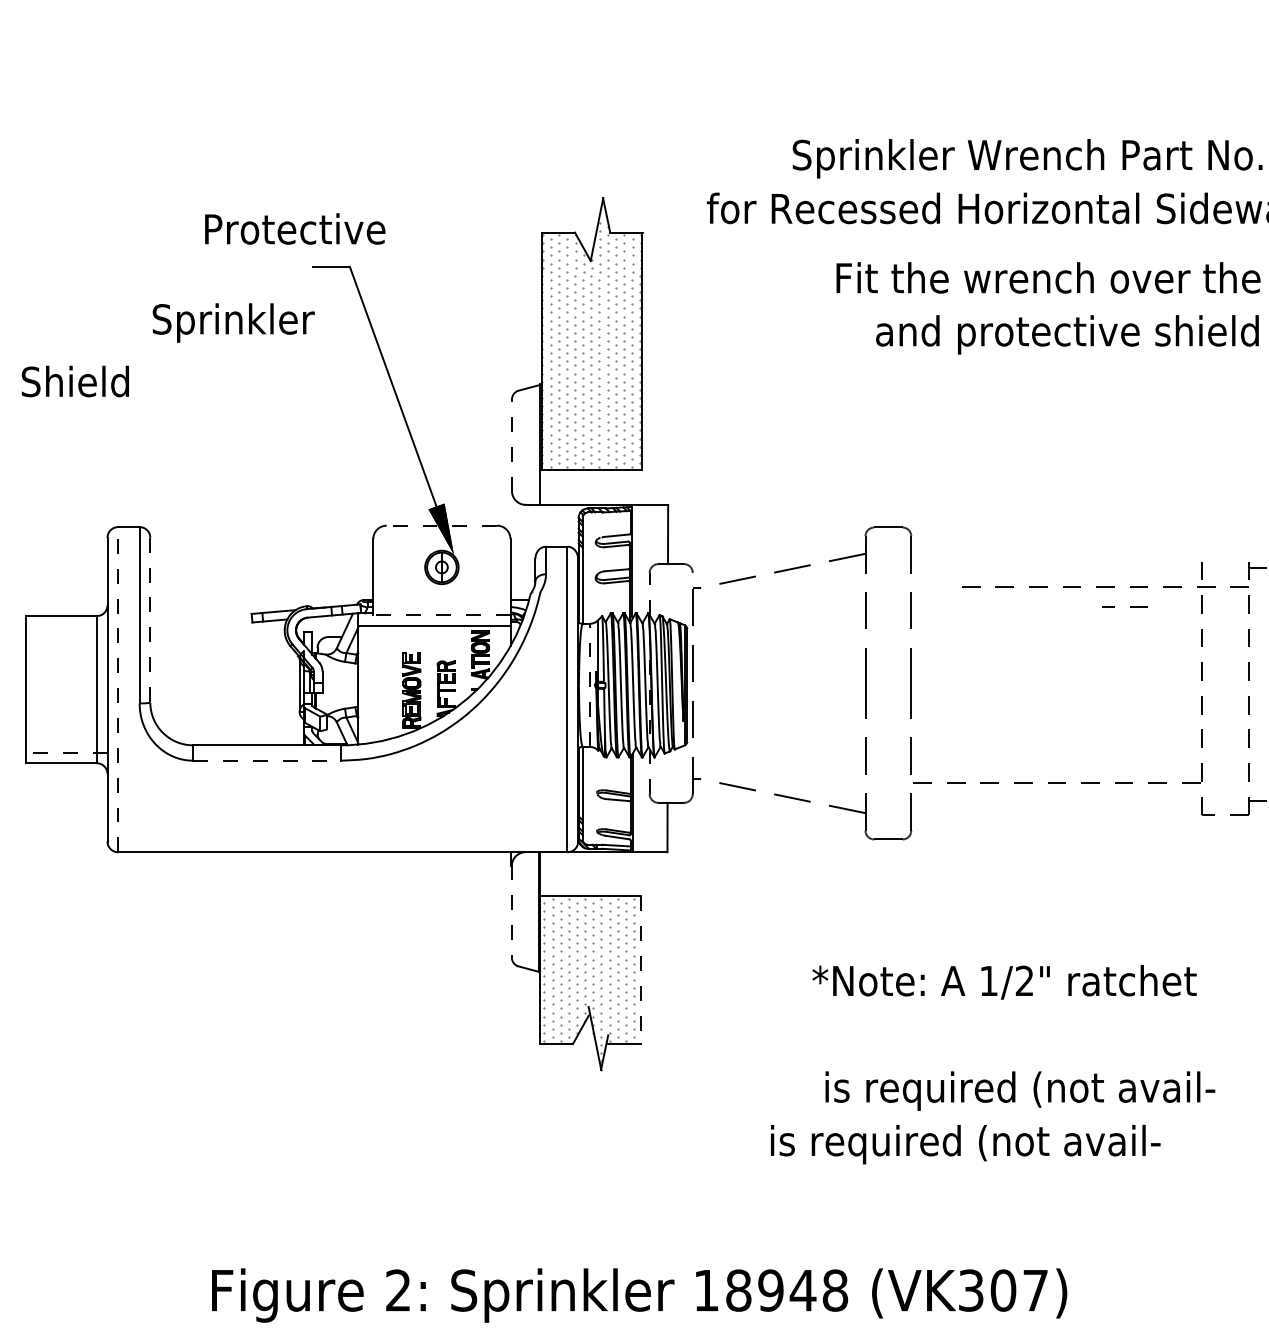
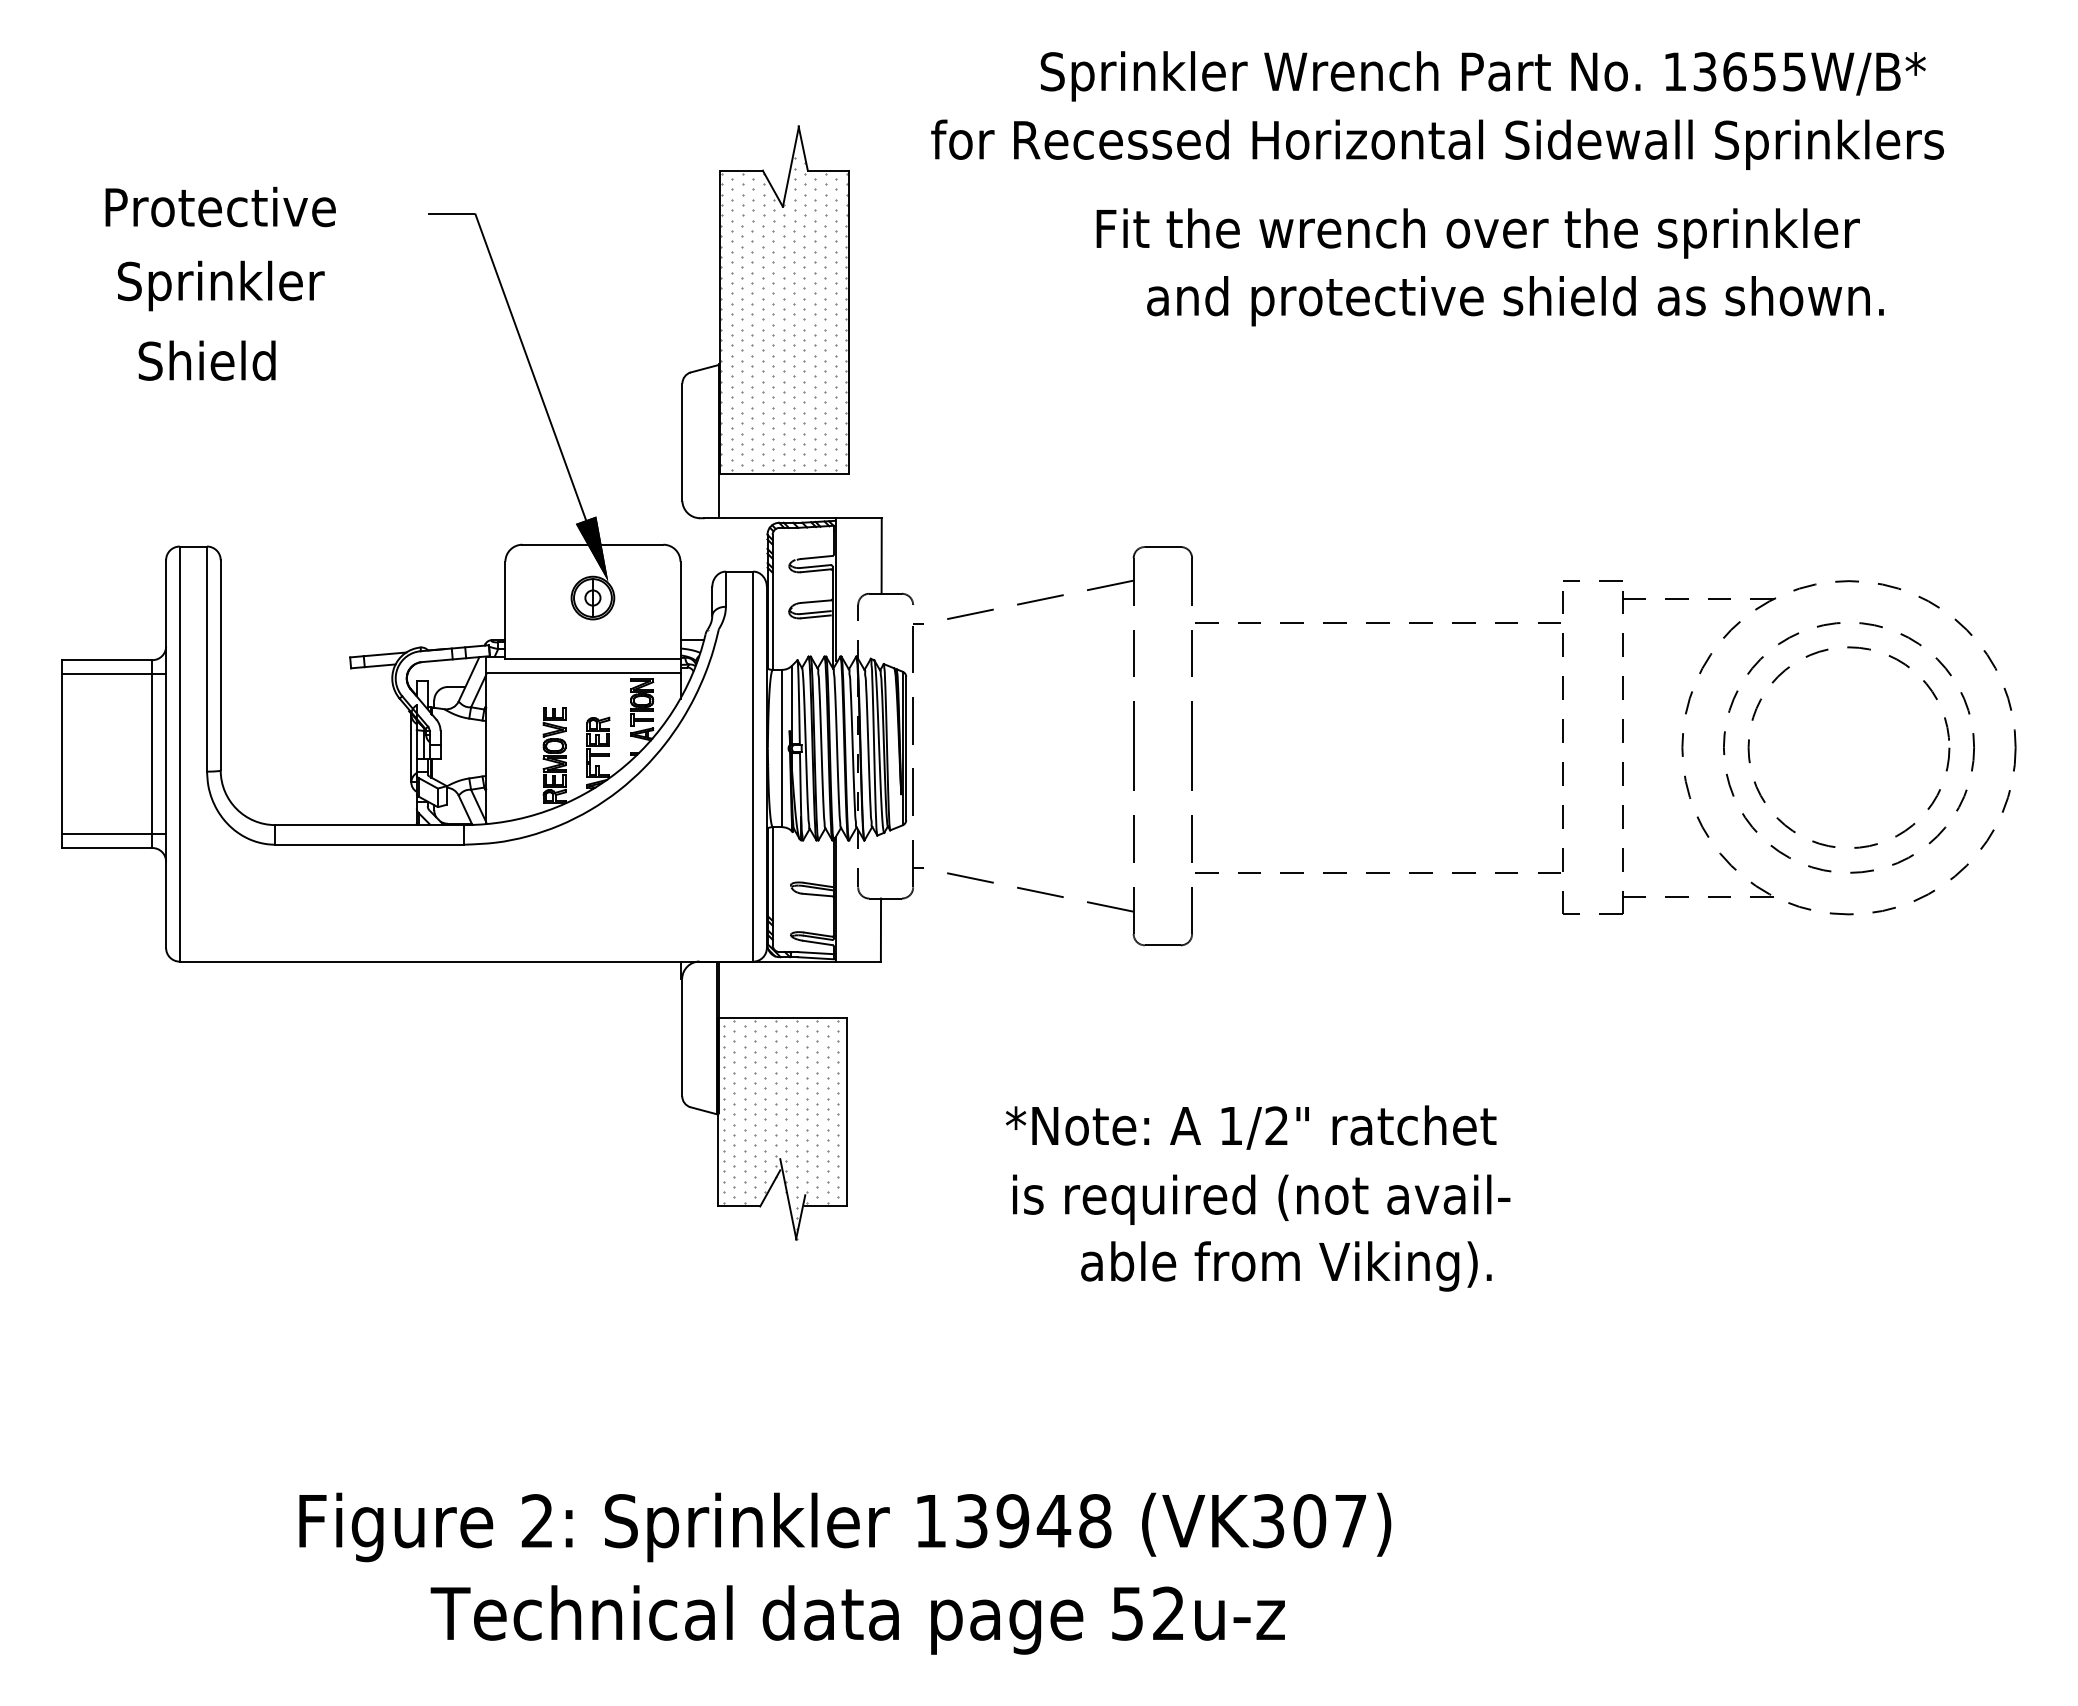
text: (295, 228) -> (220, 206), moved
text: (233, 322) -> (220, 285), moved
text: (74, 381) -> (206, 360), moved
line: (512, 445) -> (682, 442), dashed -> solid
line: (441, 525) -> (592, 544), dashed -> solid
line: (1105, 586) -> (1377, 622), moved
line: (1130, 606) -> (1599, 580), moved
line: (441, 615) -> (592, 659), dashed -> solid
line: (150, 620) -> (220, 665), dashed -> solid
line: (67, 626) -> (114, 673), added
line: (590, 685) -> (782, 748), dashed -> solid
line: (118, 690) -> (179, 754), dashed -> solid
line: (67, 752) -> (114, 834), dashed -> solid
line: (267, 760) -> (370, 844), dashed -> solid
line: (512, 911) -> (682, 1037), dashed -> solid
line: (640, 970) -> (846, 1112), dashed -> solid
text: (1004, 982) -> (1251, 1127), moved
text: (1019, 1091) -> (1330, 1266), is required (not avail- -> able from Viking).
text: (965, 1144) -> (1261, 1199), moved
text: (738, 1290) -> (971, 1521), 18948 -> 13948

